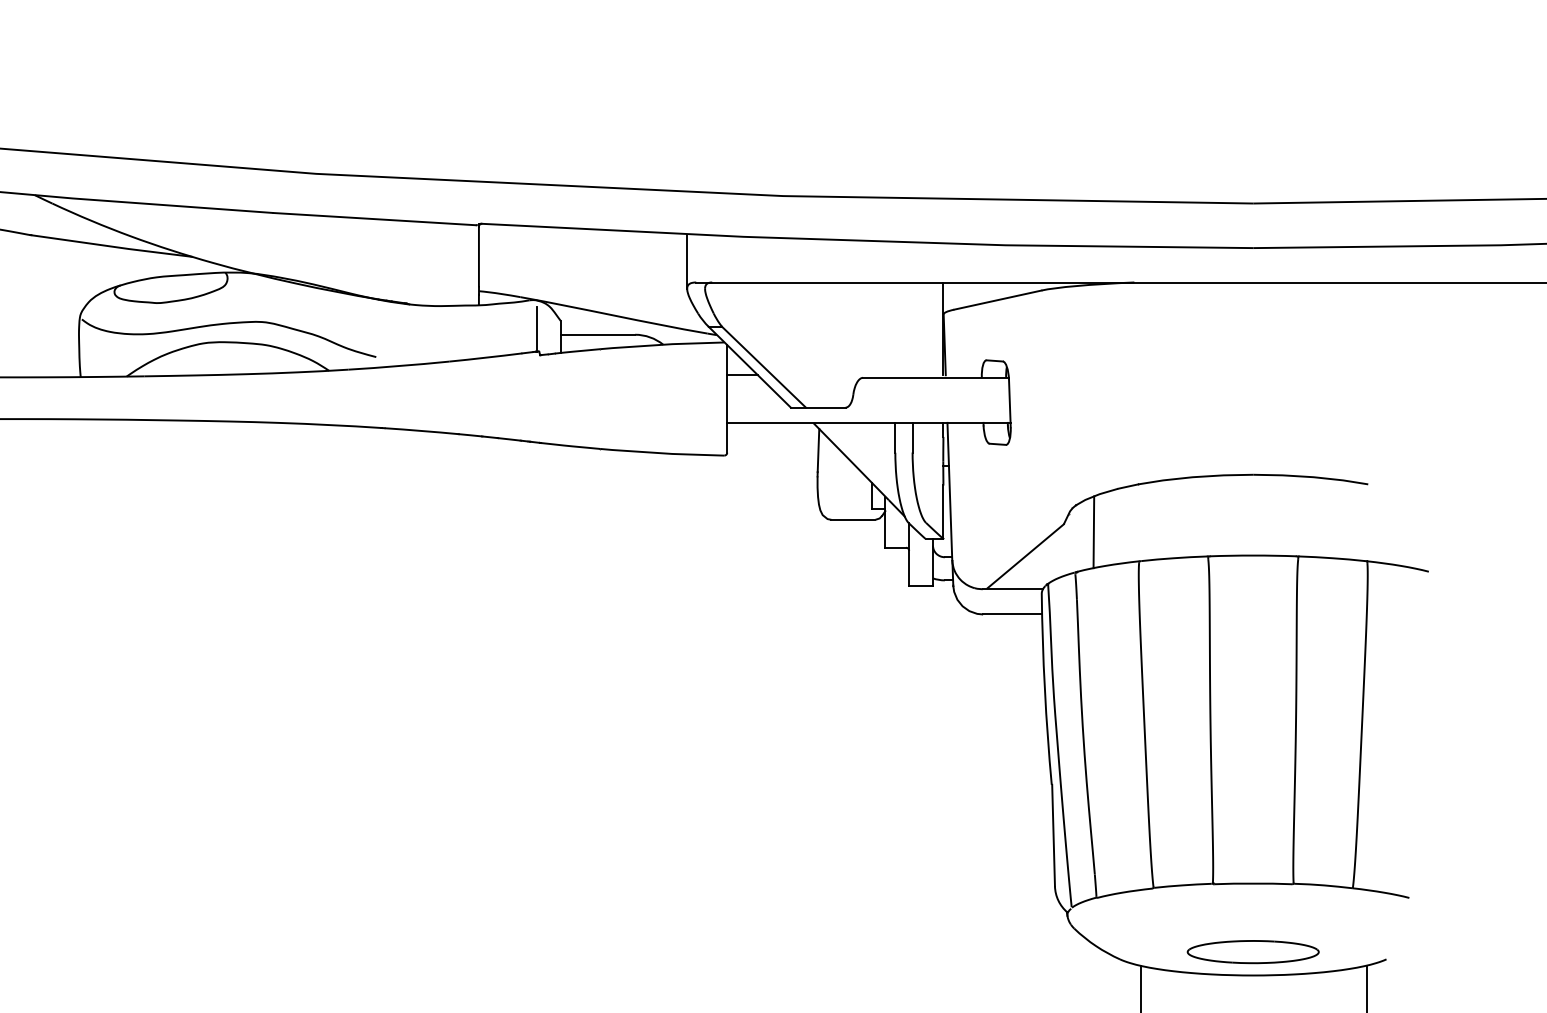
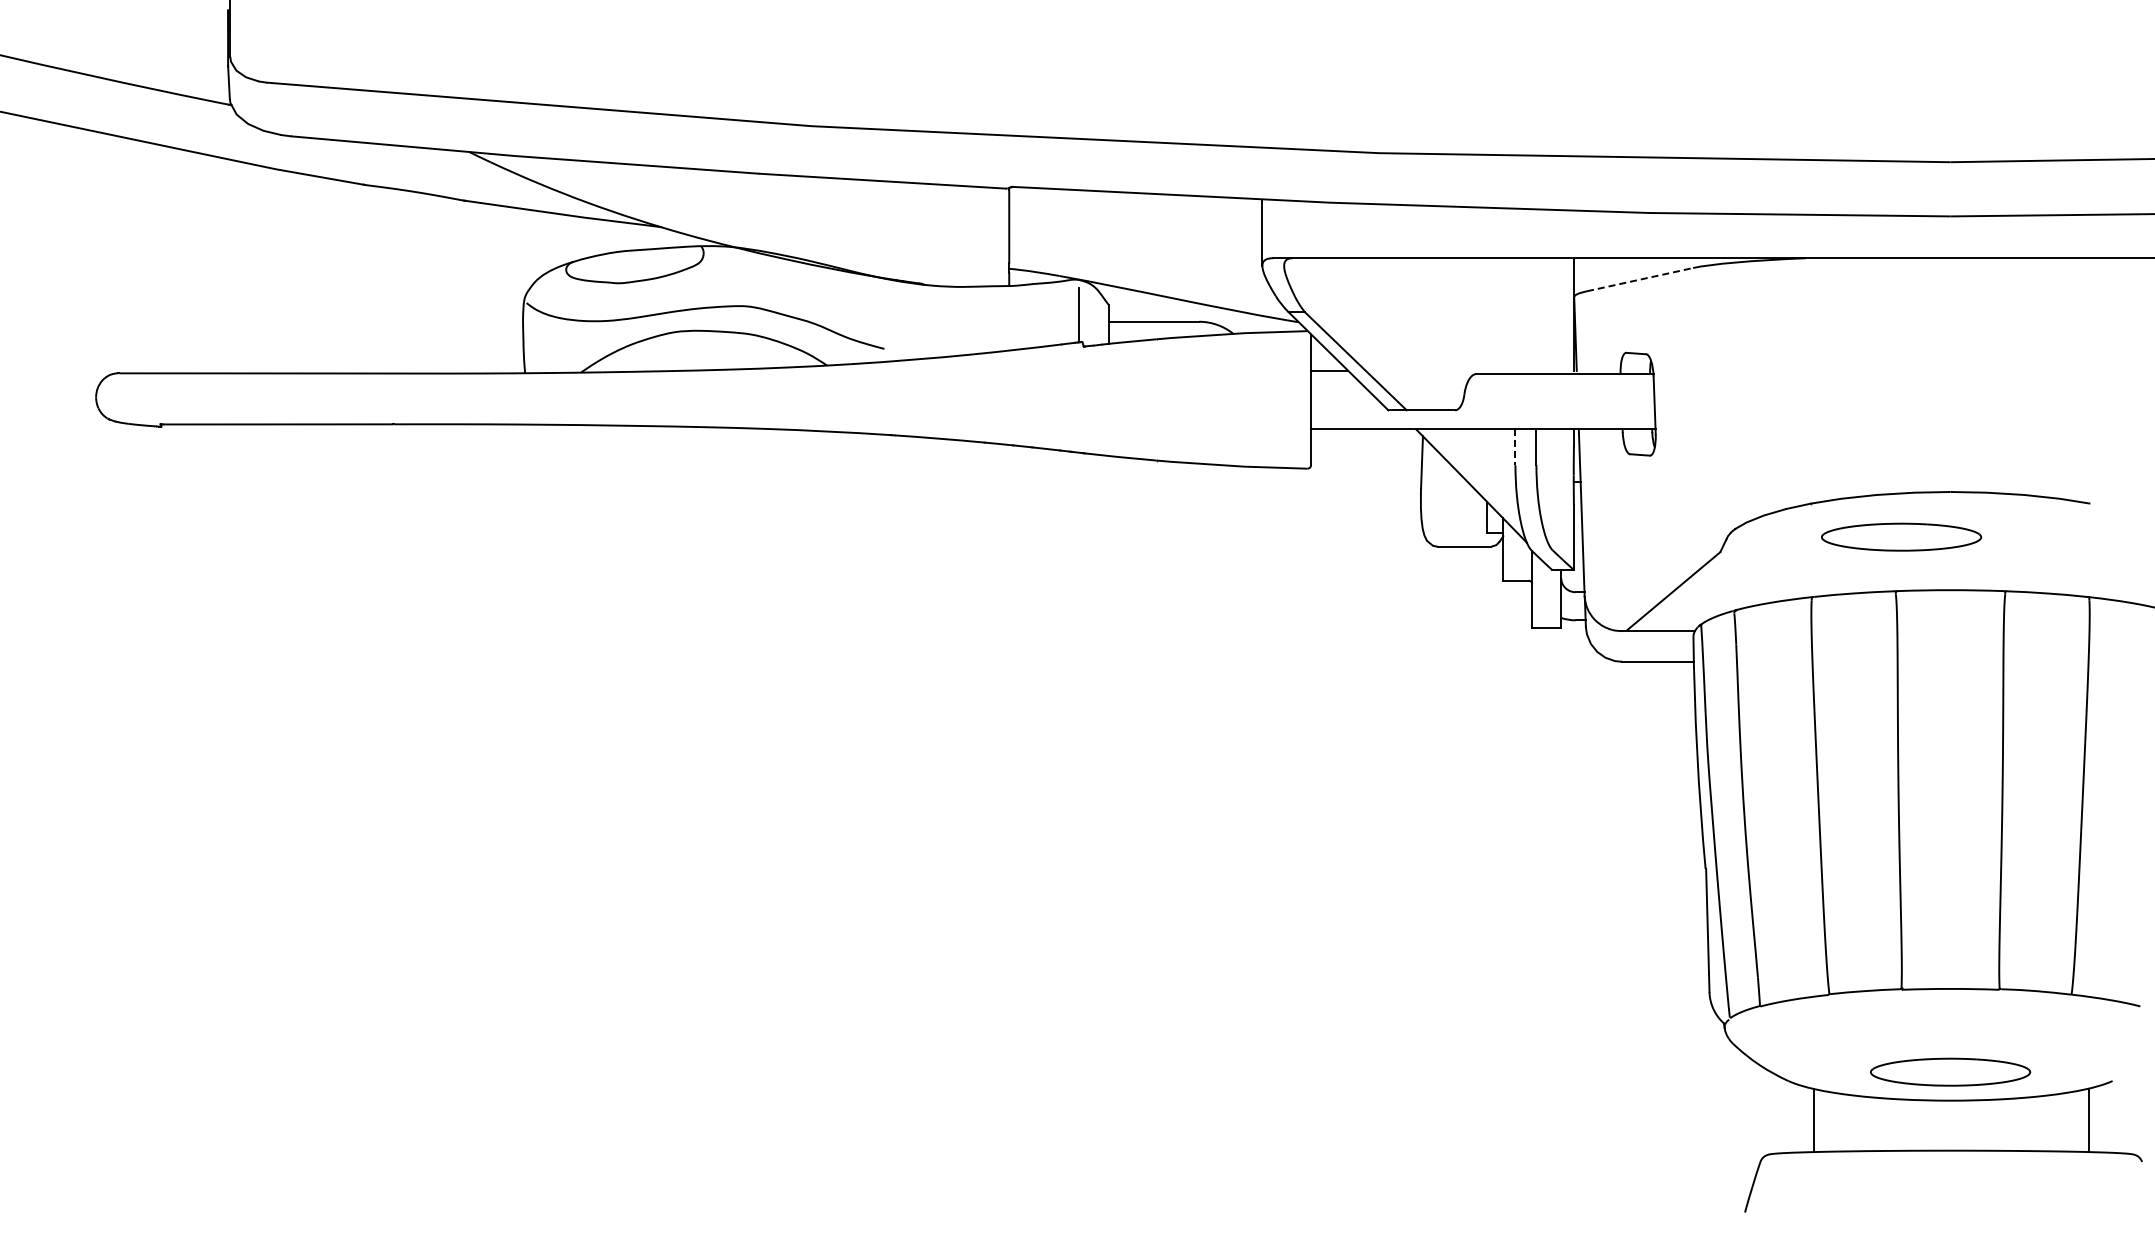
line: (998, 299) -> (1640, 279), solid -> dashed
line: (895, 438) -> (1515, 447), solid -> dashed
part: (1212, 511) -> (1901, 536), added
line: (1093, 531) -> (1756, 561), removed

